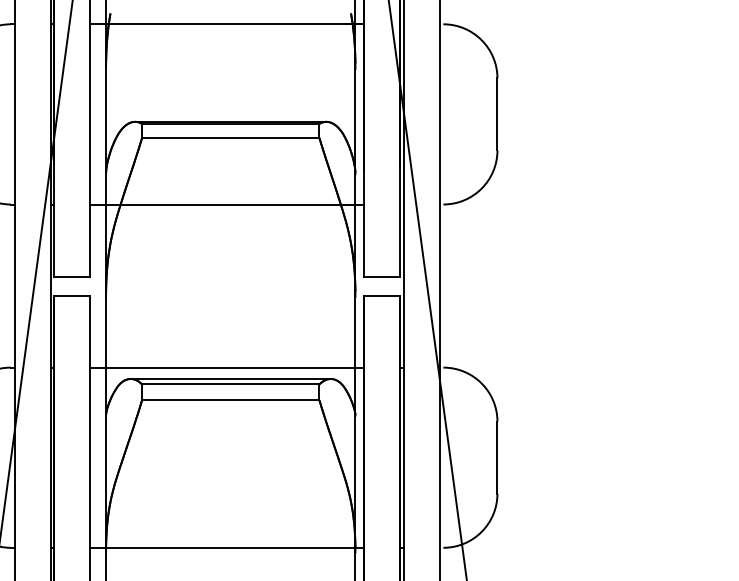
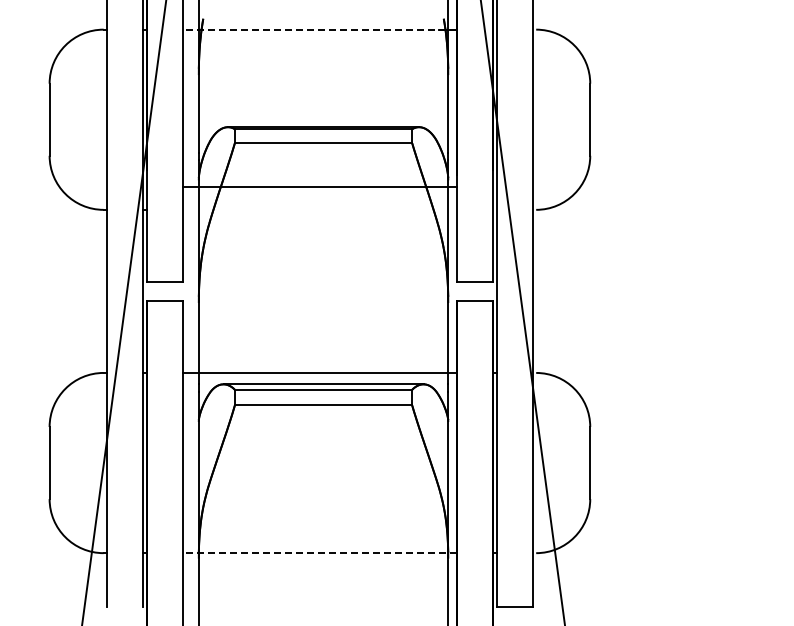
line: (226, 24) -> (319, 29), solid -> dashed
line: (226, 204) -> (319, 186), moved
line: (226, 548) -> (319, 553), solid -> dashed

